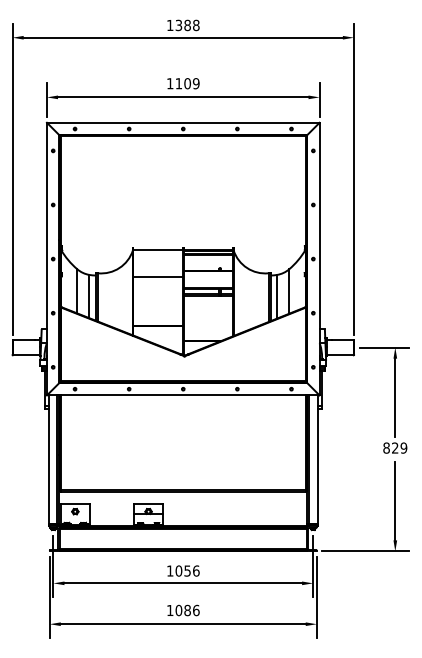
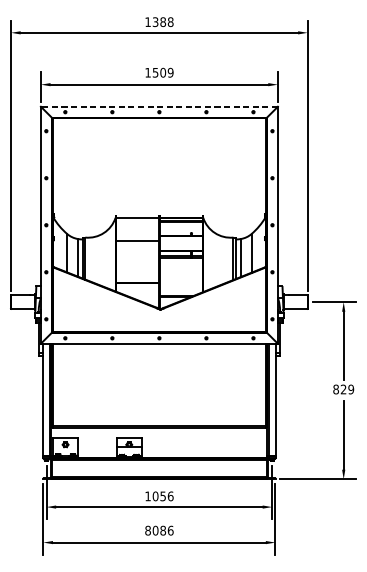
text: (178, 83) -> (155, 72), 1109 -> 1509
line: (182, 122) -> (158, 106), solid -> dashed
text: (170, 610) -> (148, 530), 1086 -> 8086

